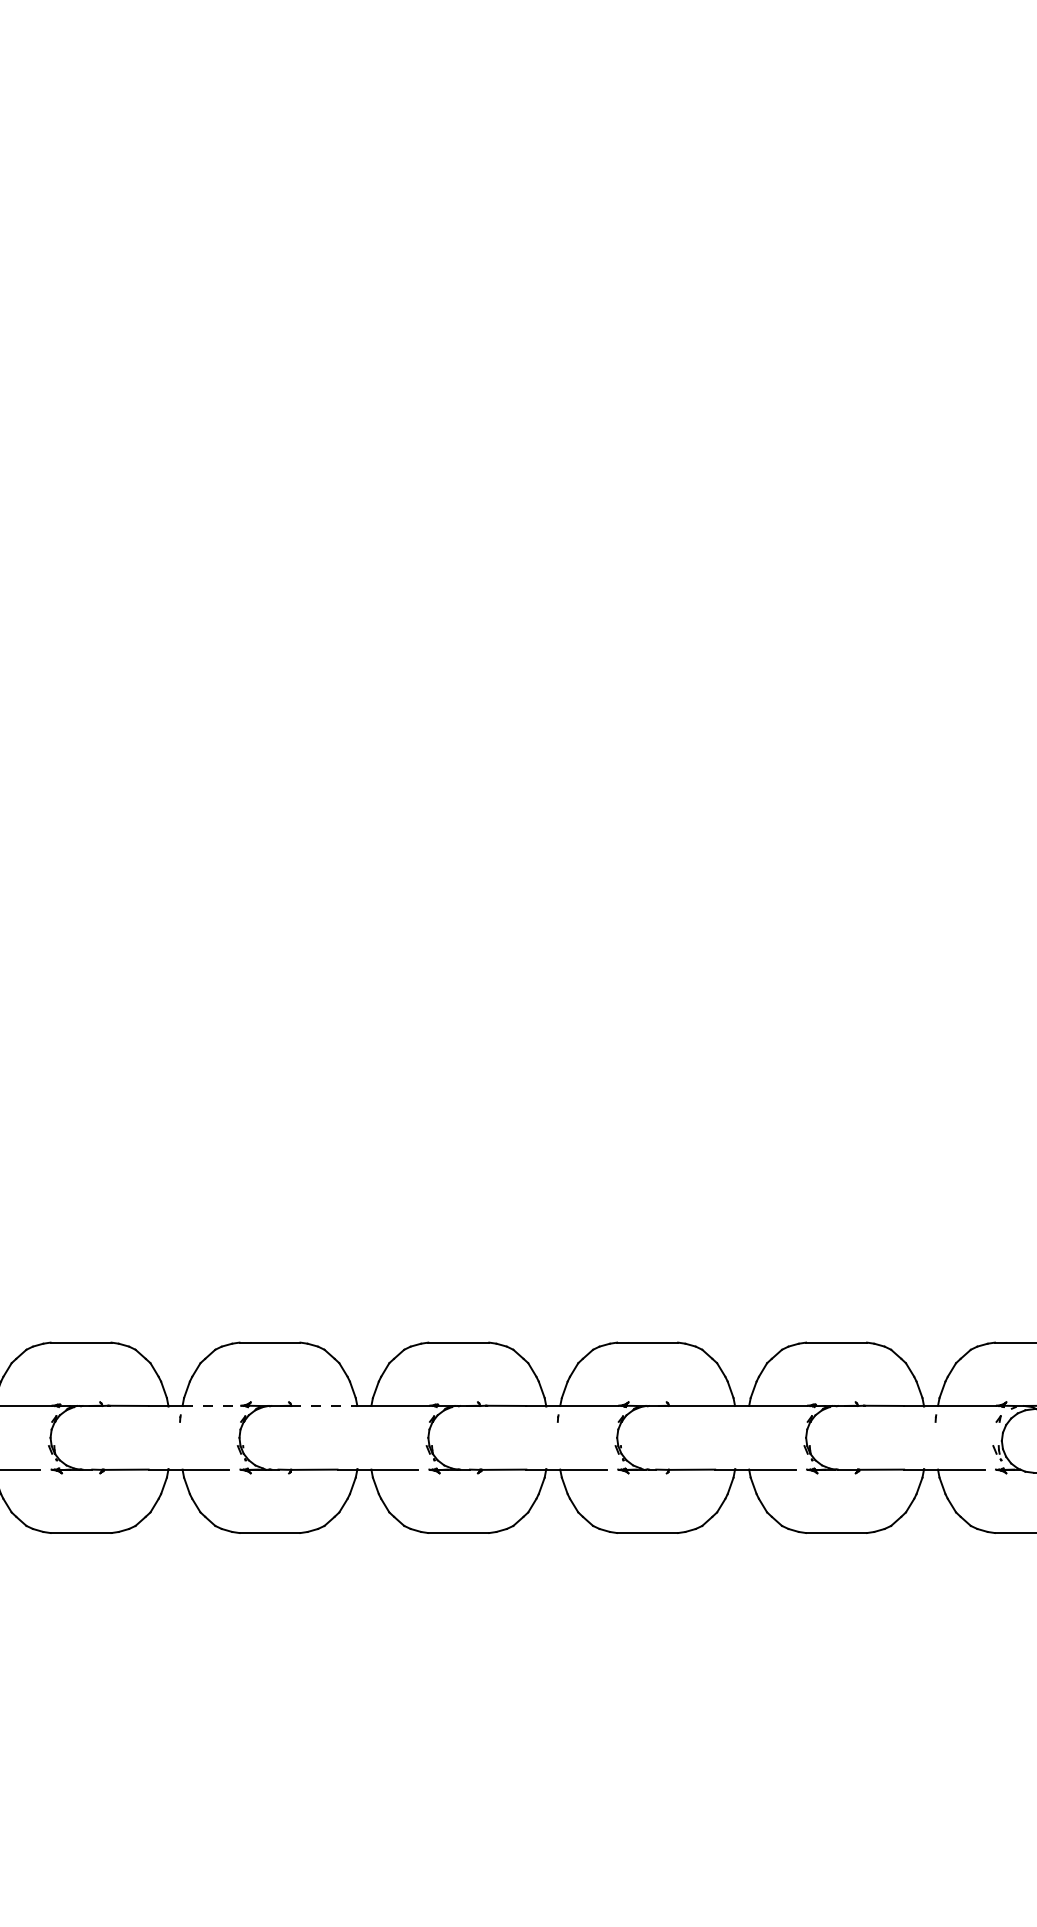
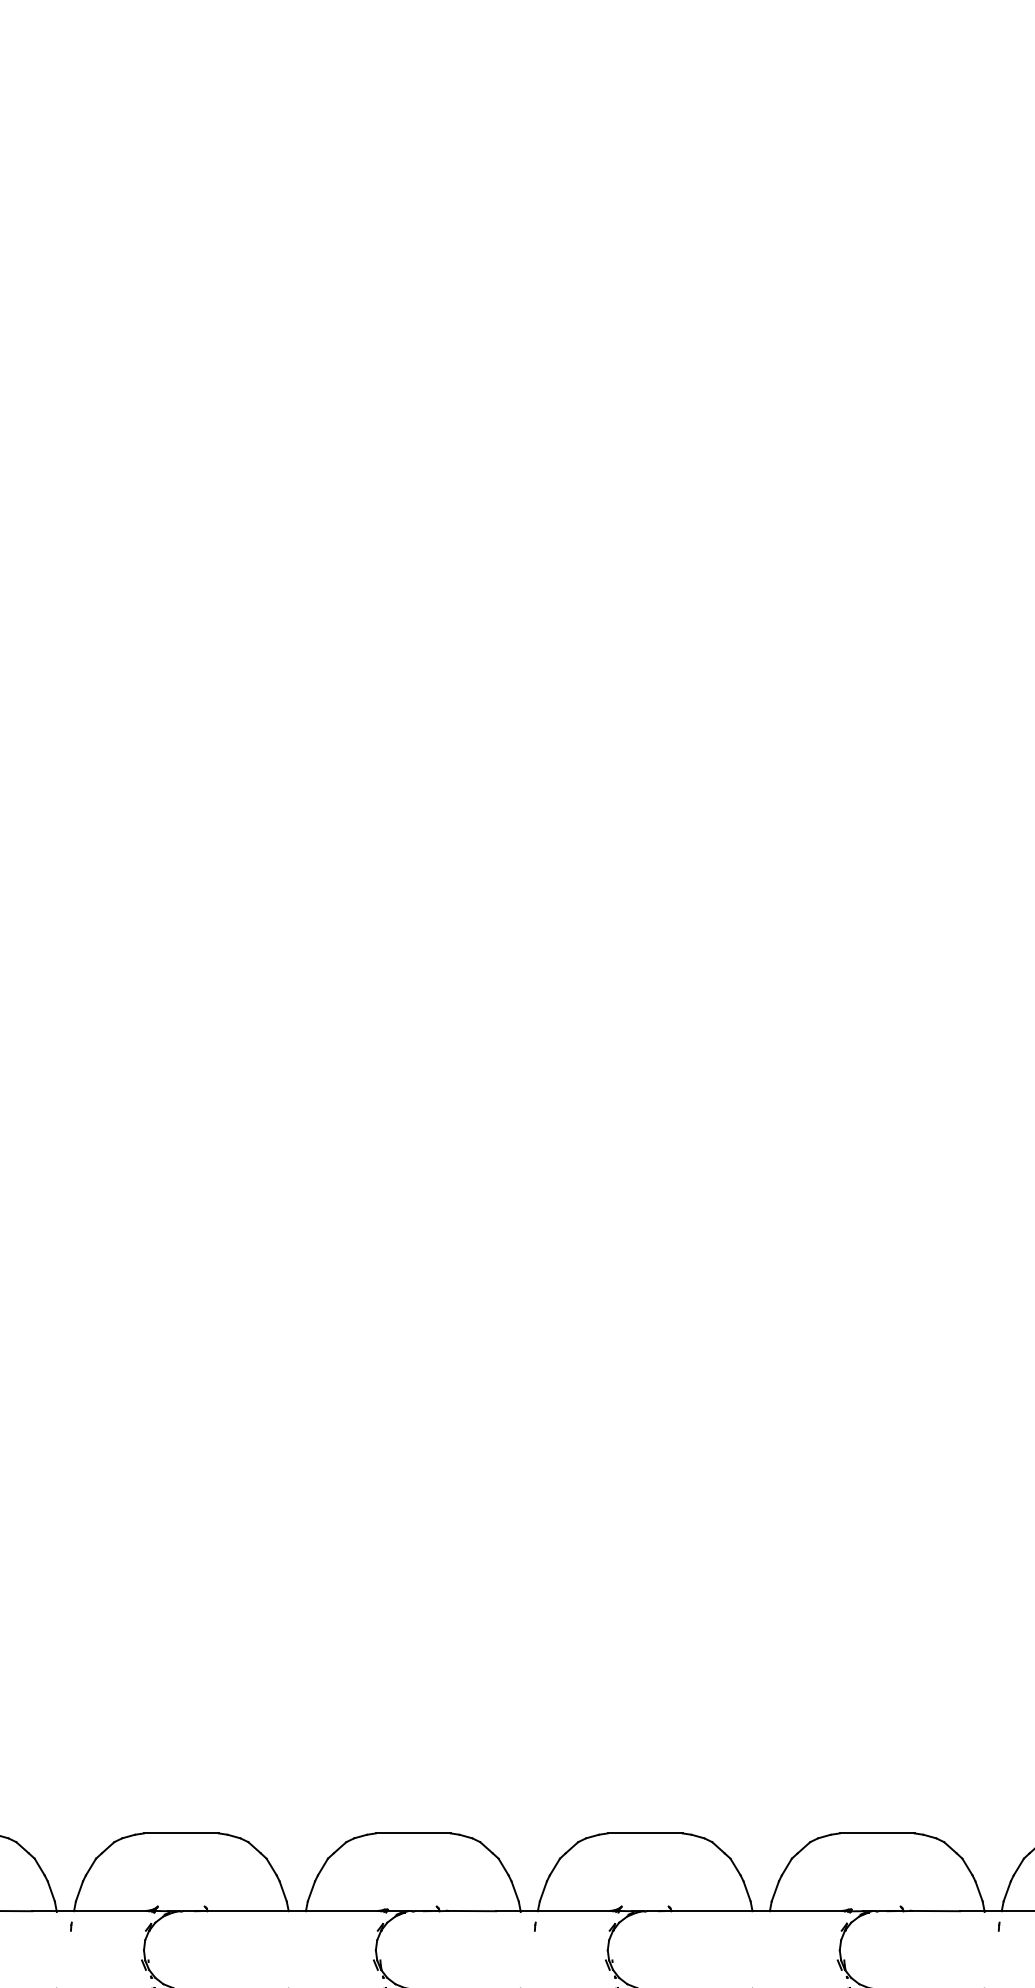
line: (211, 1405) -> (109, 1910), dashed -> solid
line: (324, 1405) -> (248, 1910), dashed -> solid

